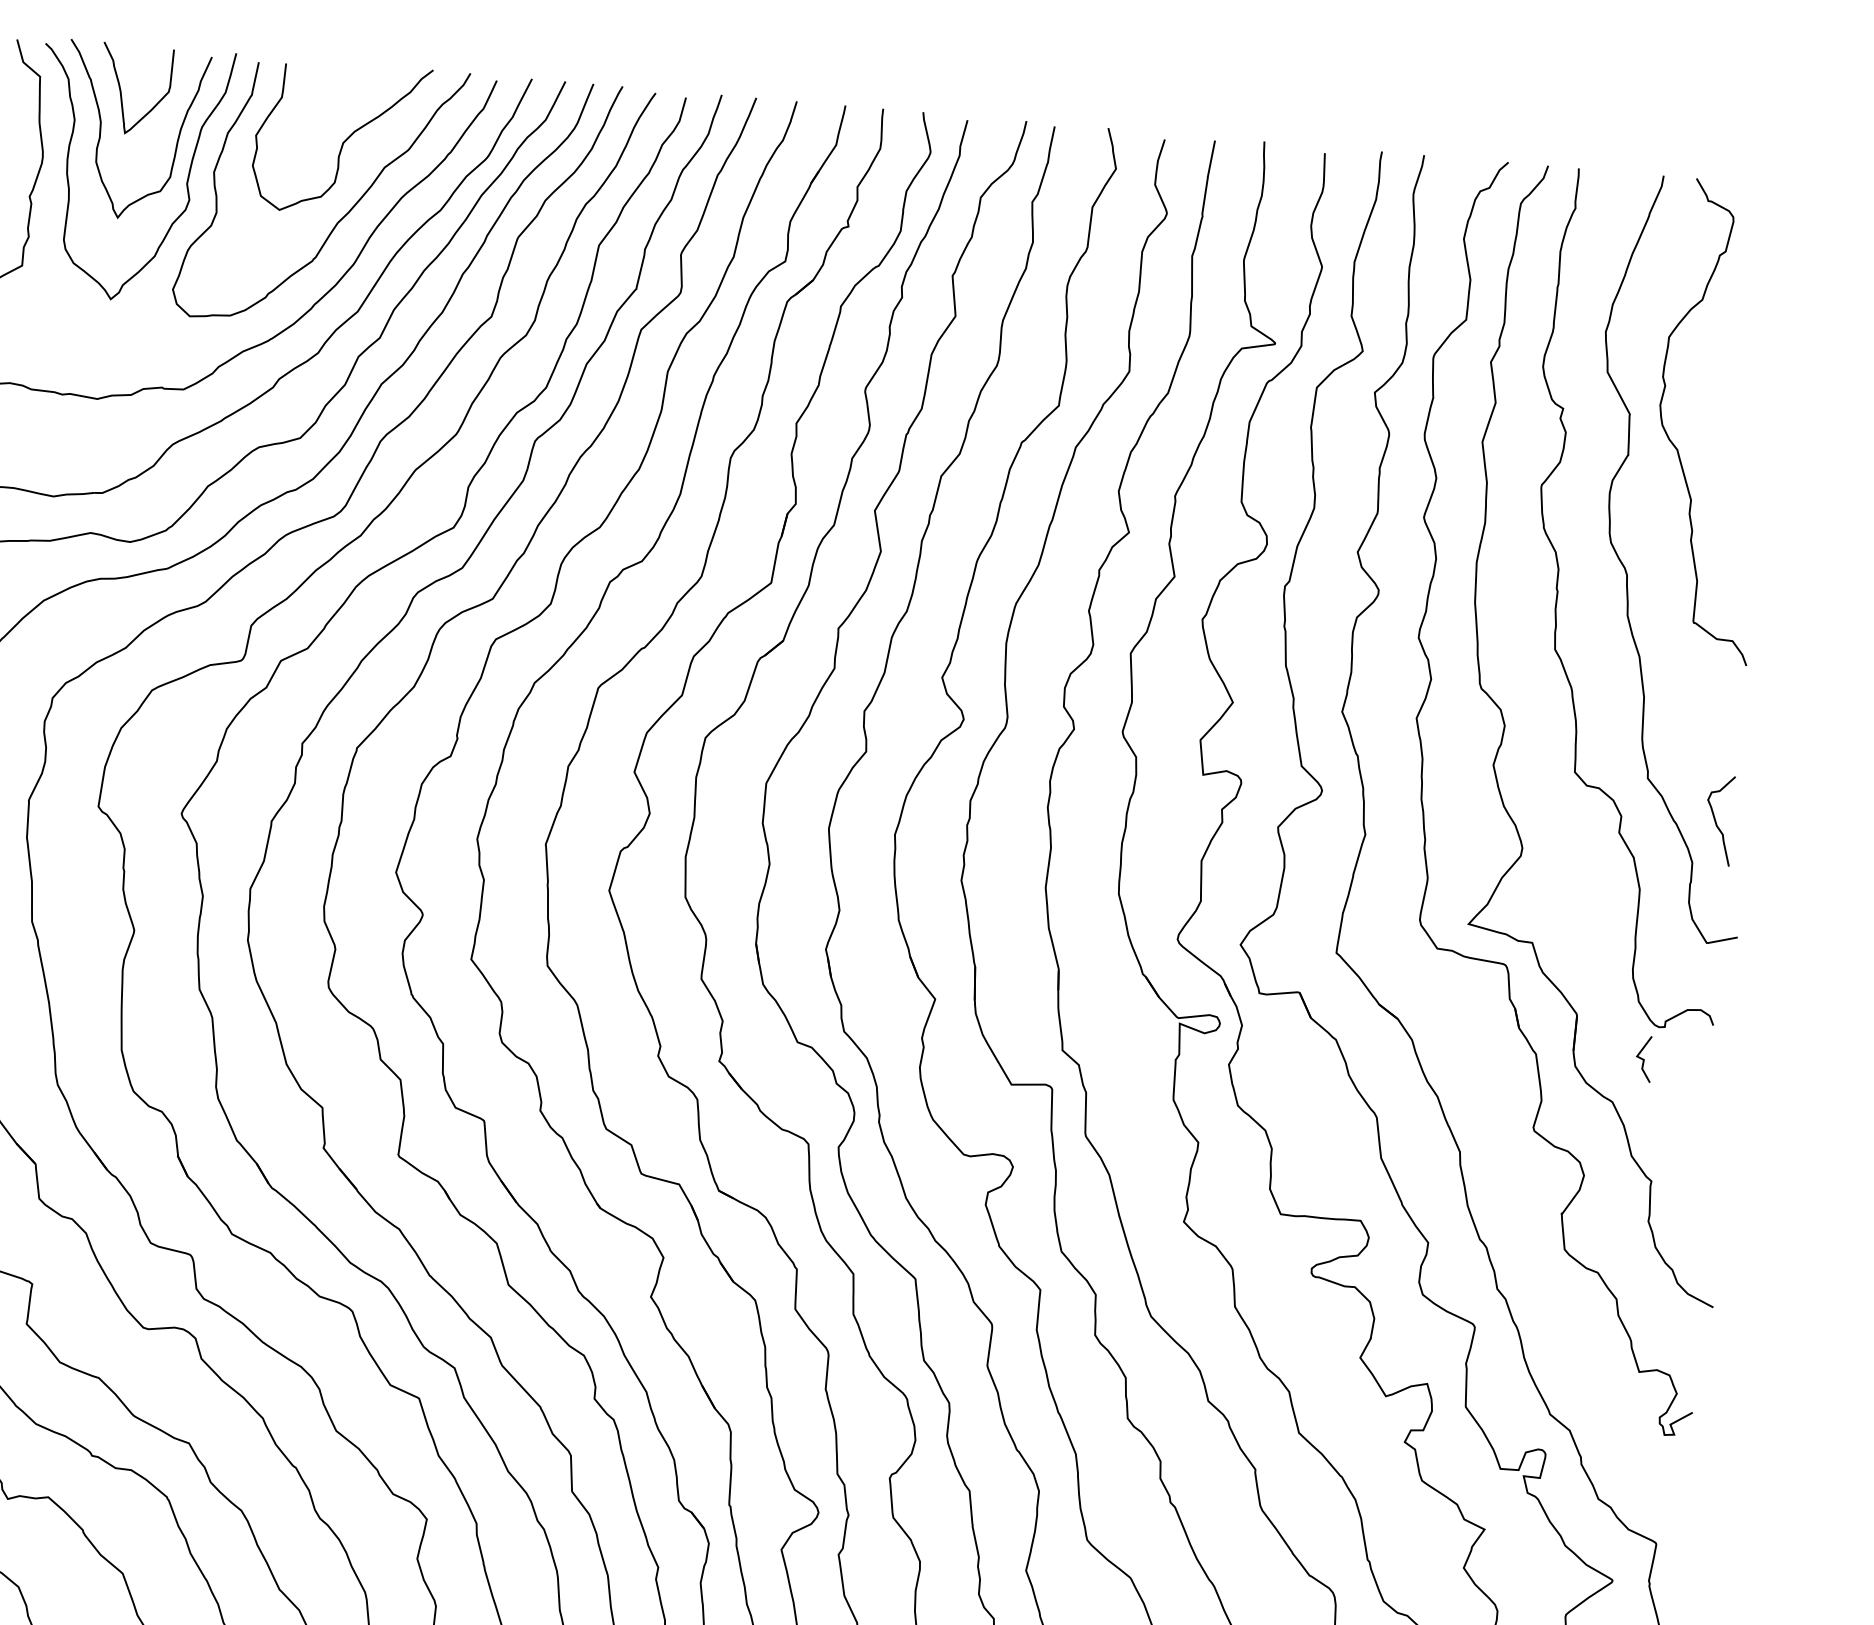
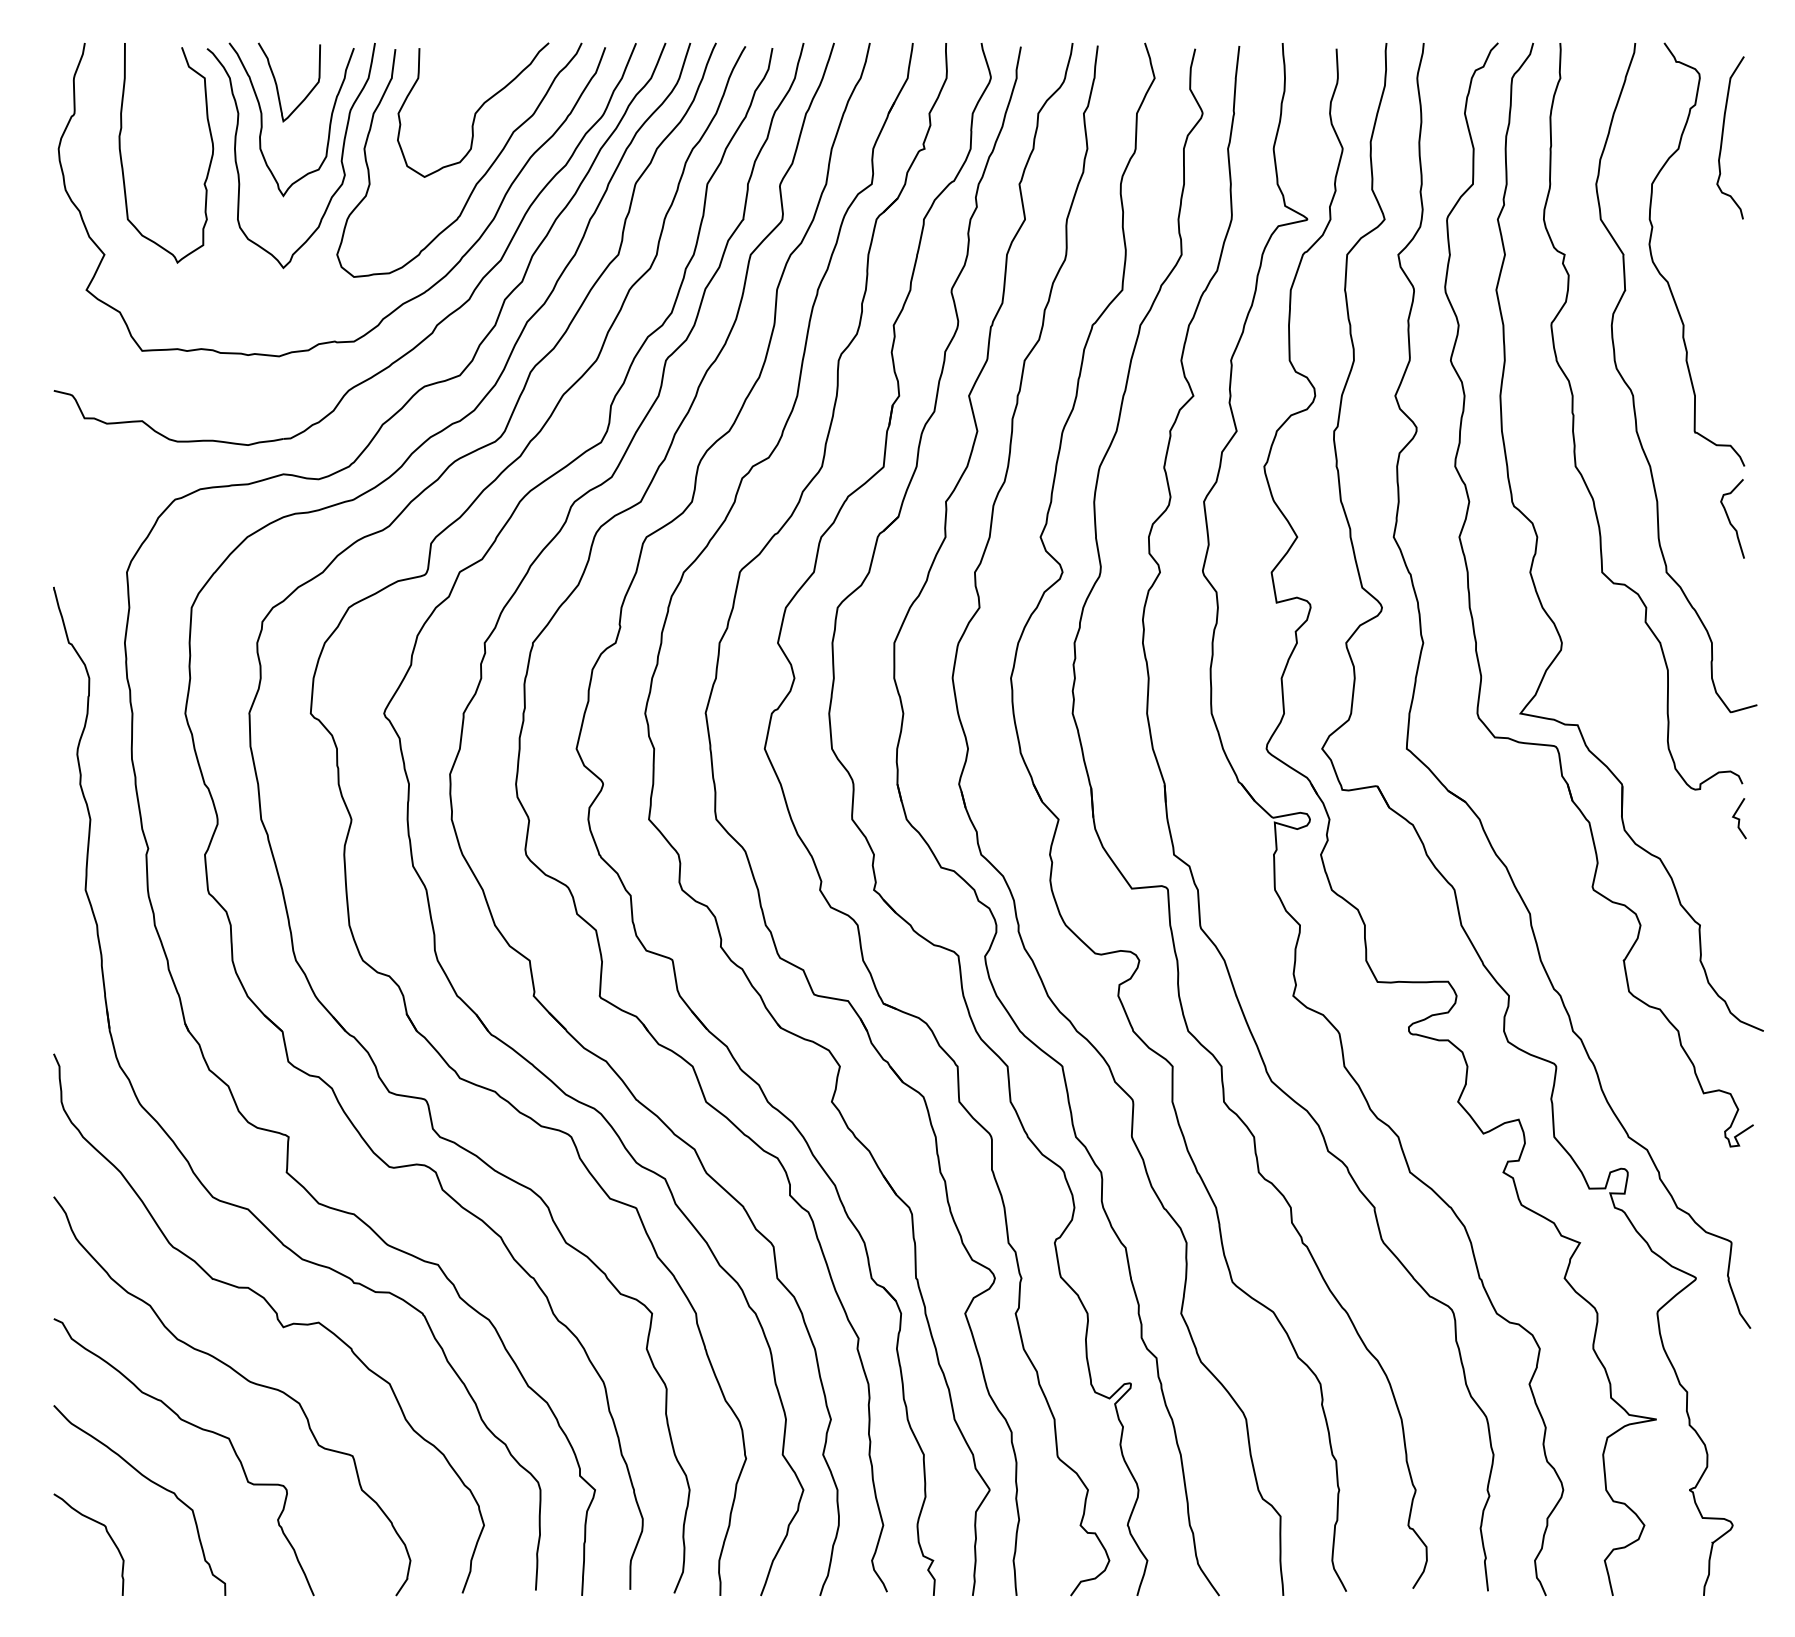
curve: (1754, 290) -> (1723, 136), added
curve: (1717, 822) -> (1730, 520), moved
line: (1644, 1058) -> (1739, 818), moved

